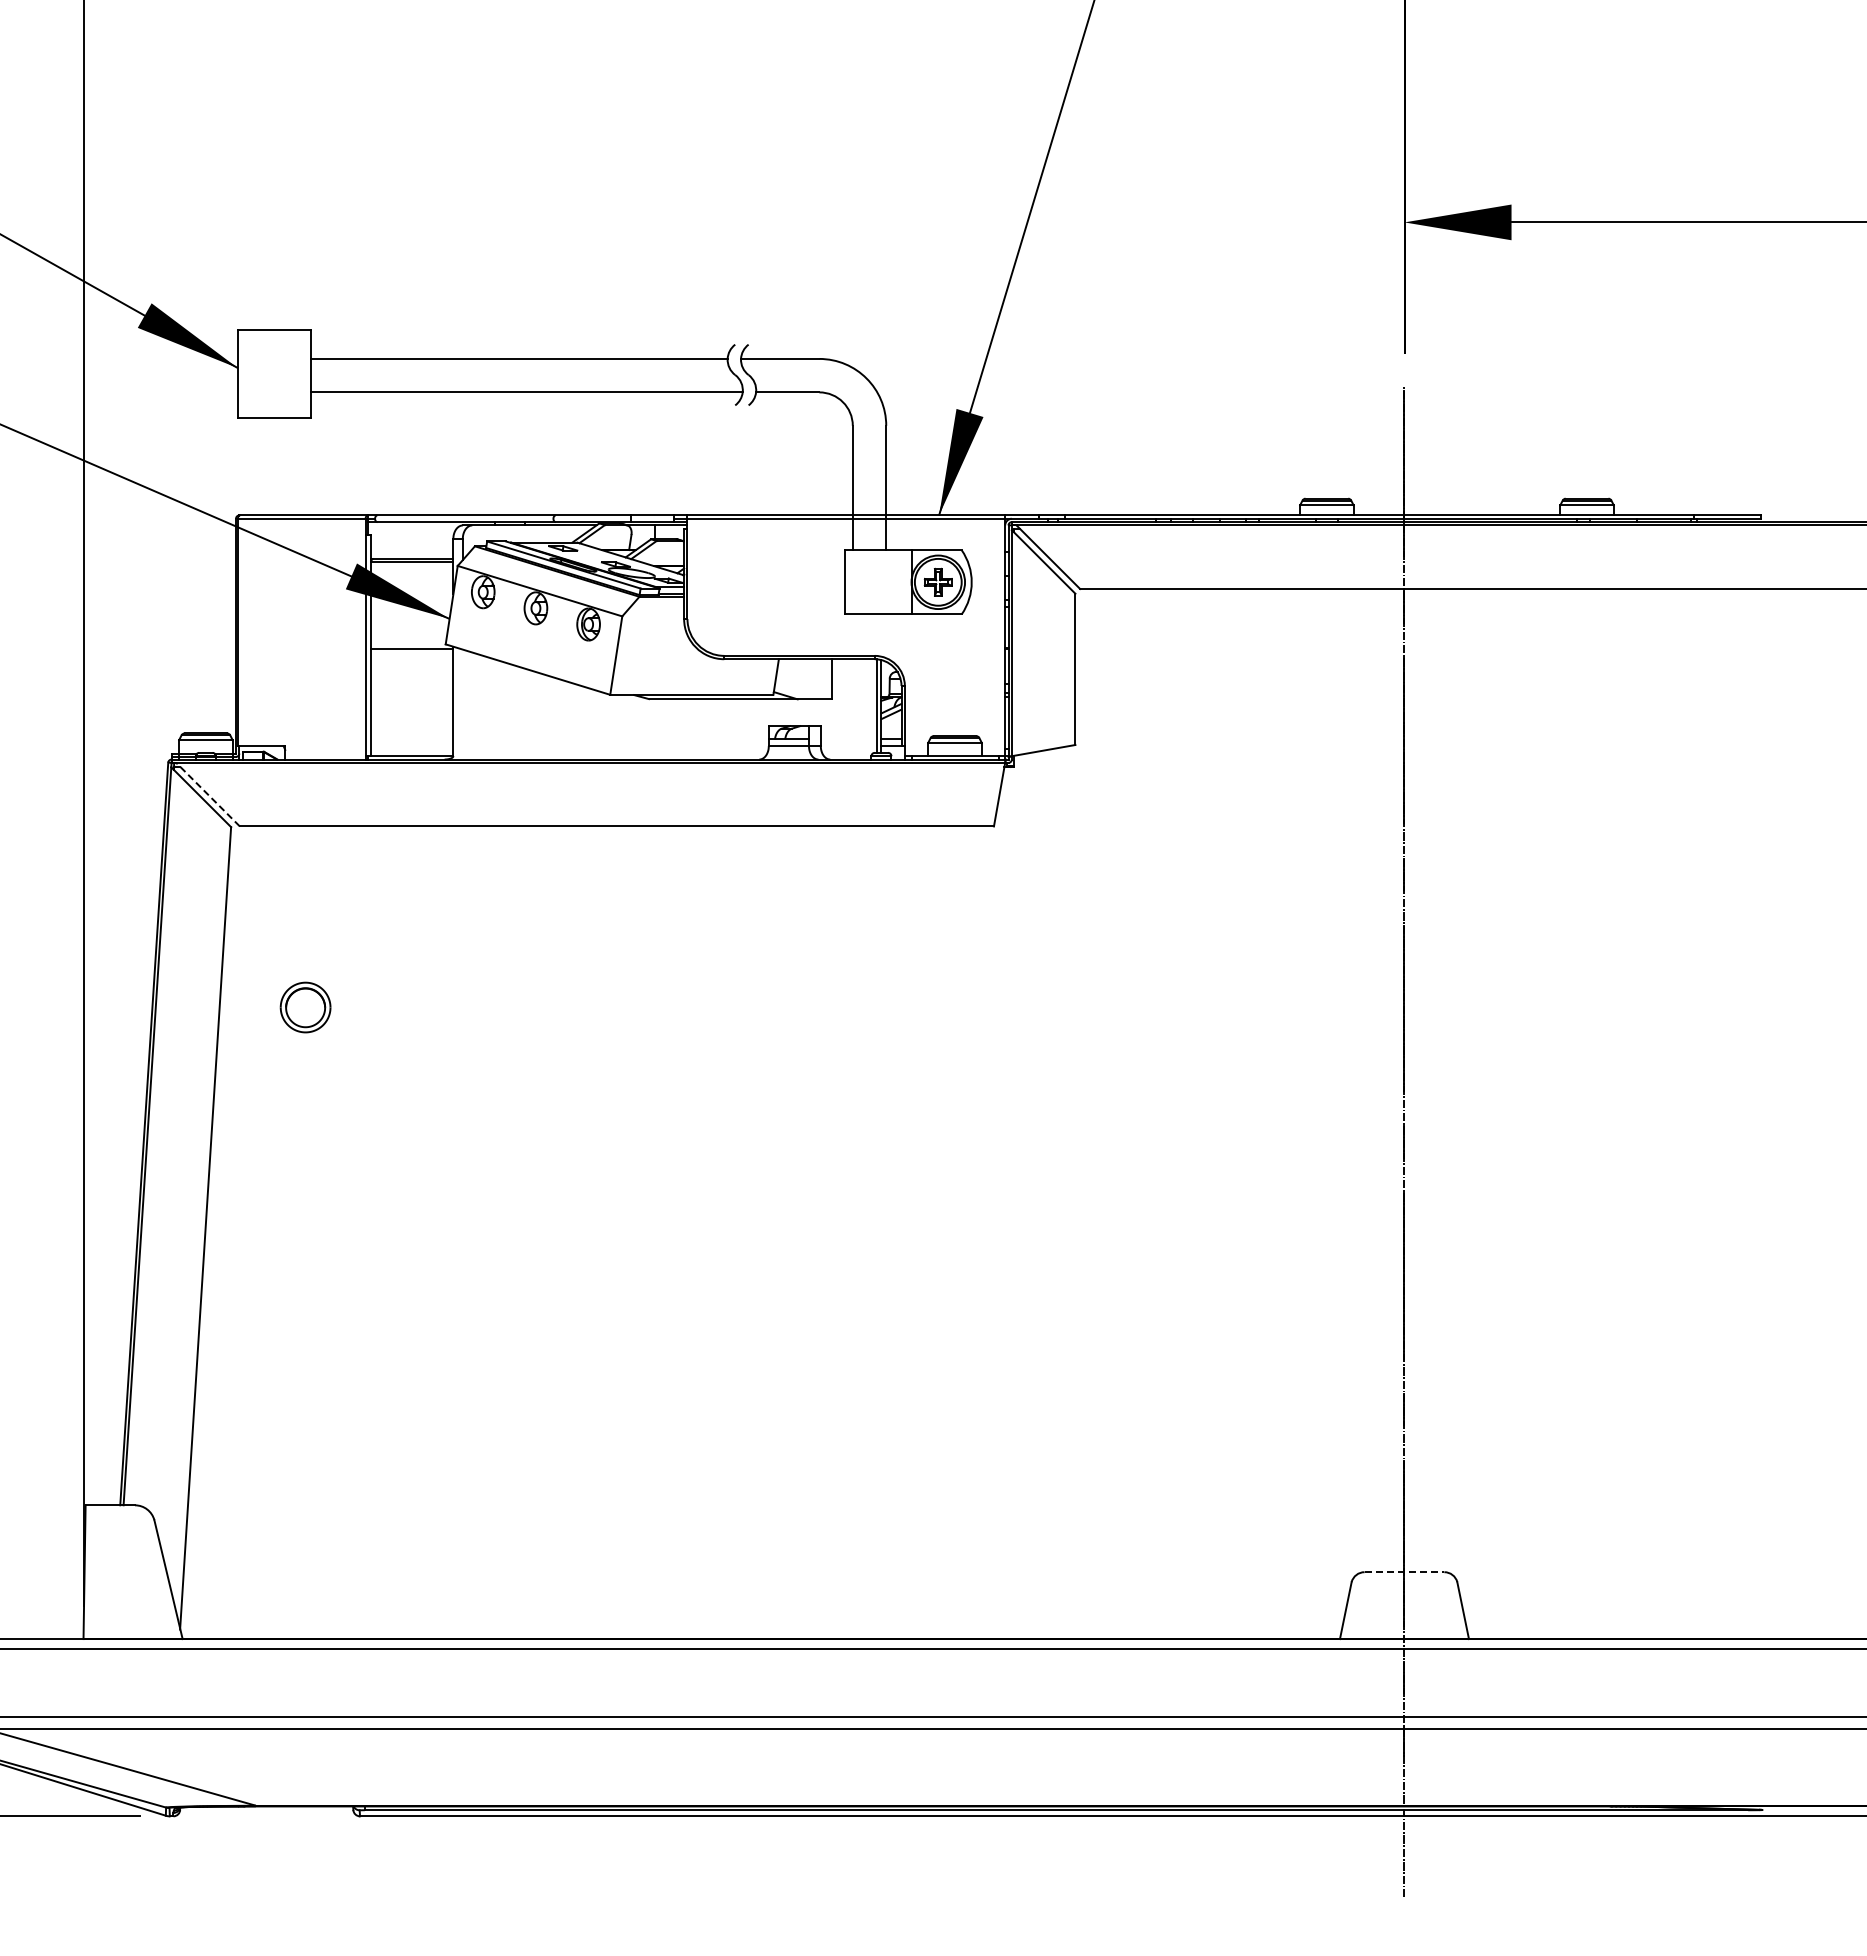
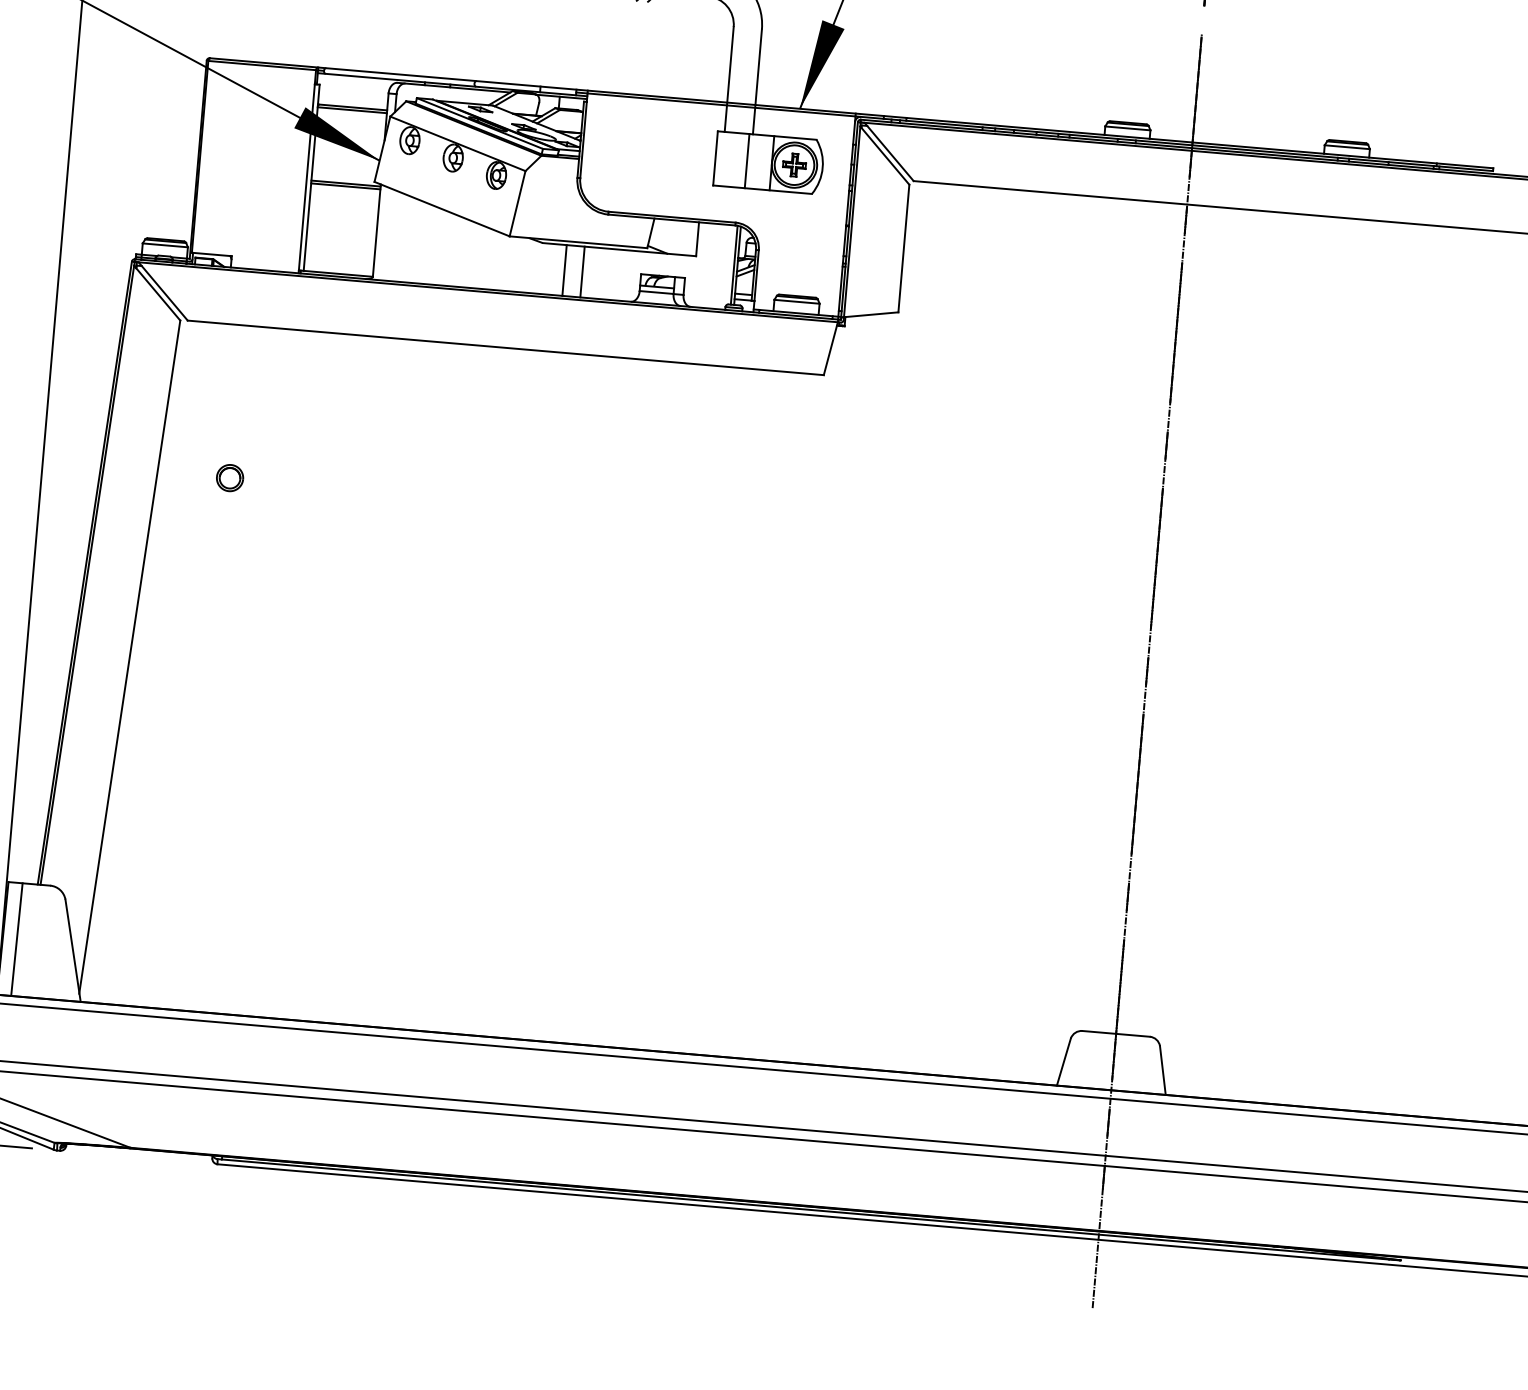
line: (882, 582) -> (747, 161), added
line: (412, 652) -> (345, 186), added
line: (678, 729) -> (564, 270), added
line: (699, 729) -> (582, 272), added
line: (208, 794) -> (163, 291), dashed -> solid
part: (305, 1007) -> (229, 478), size x0.62
line: (101, 1572) -> (17, 939), added
line: (1404, 1572) -> (1116, 1034), dashed -> solid

